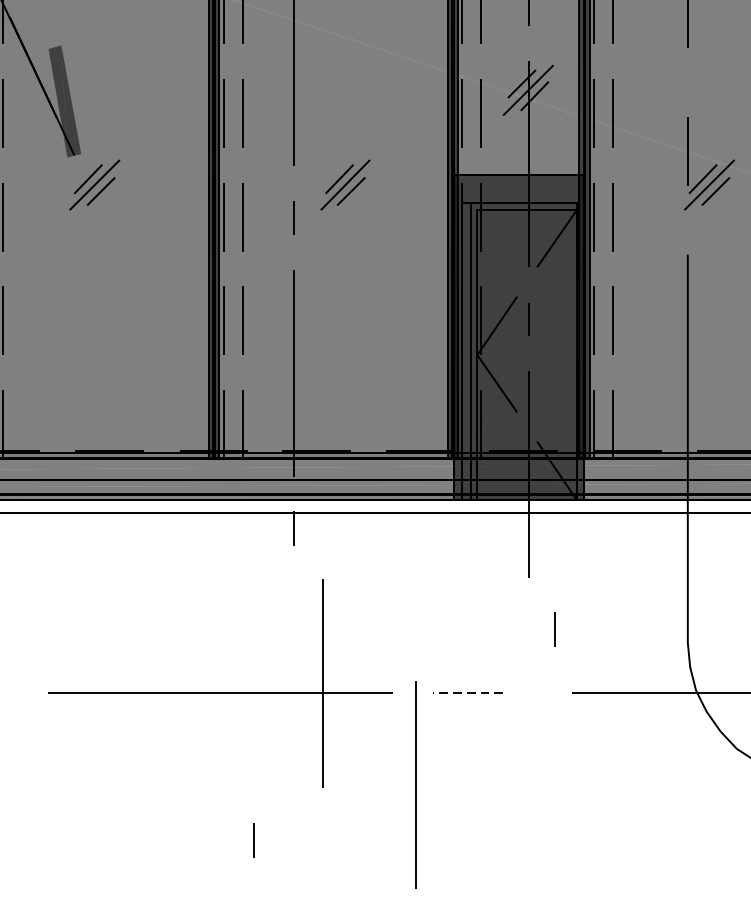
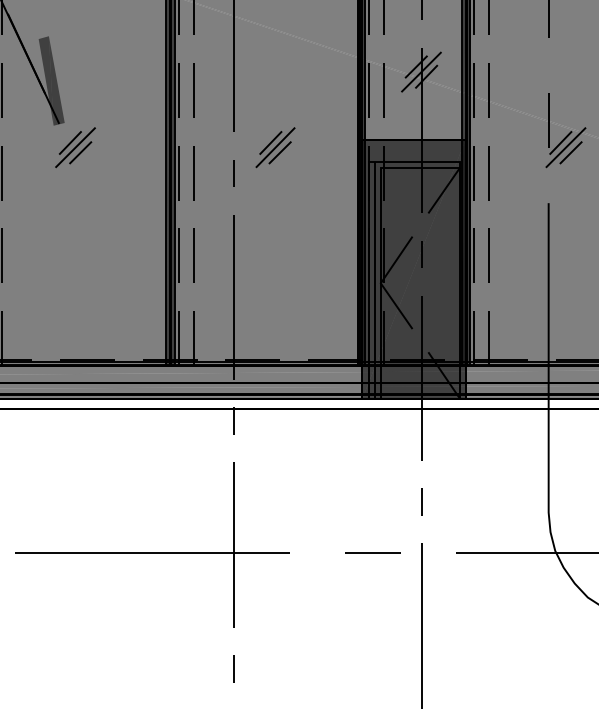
line: (554, 628) -> (421, 501), moved
part: (220, 692) -> (152, 552), moved
line: (468, 692) -> (373, 552), dashed -> solid
line: (415, 784) -> (421, 625), moved
line: (252, 839) -> (233, 668), moved

